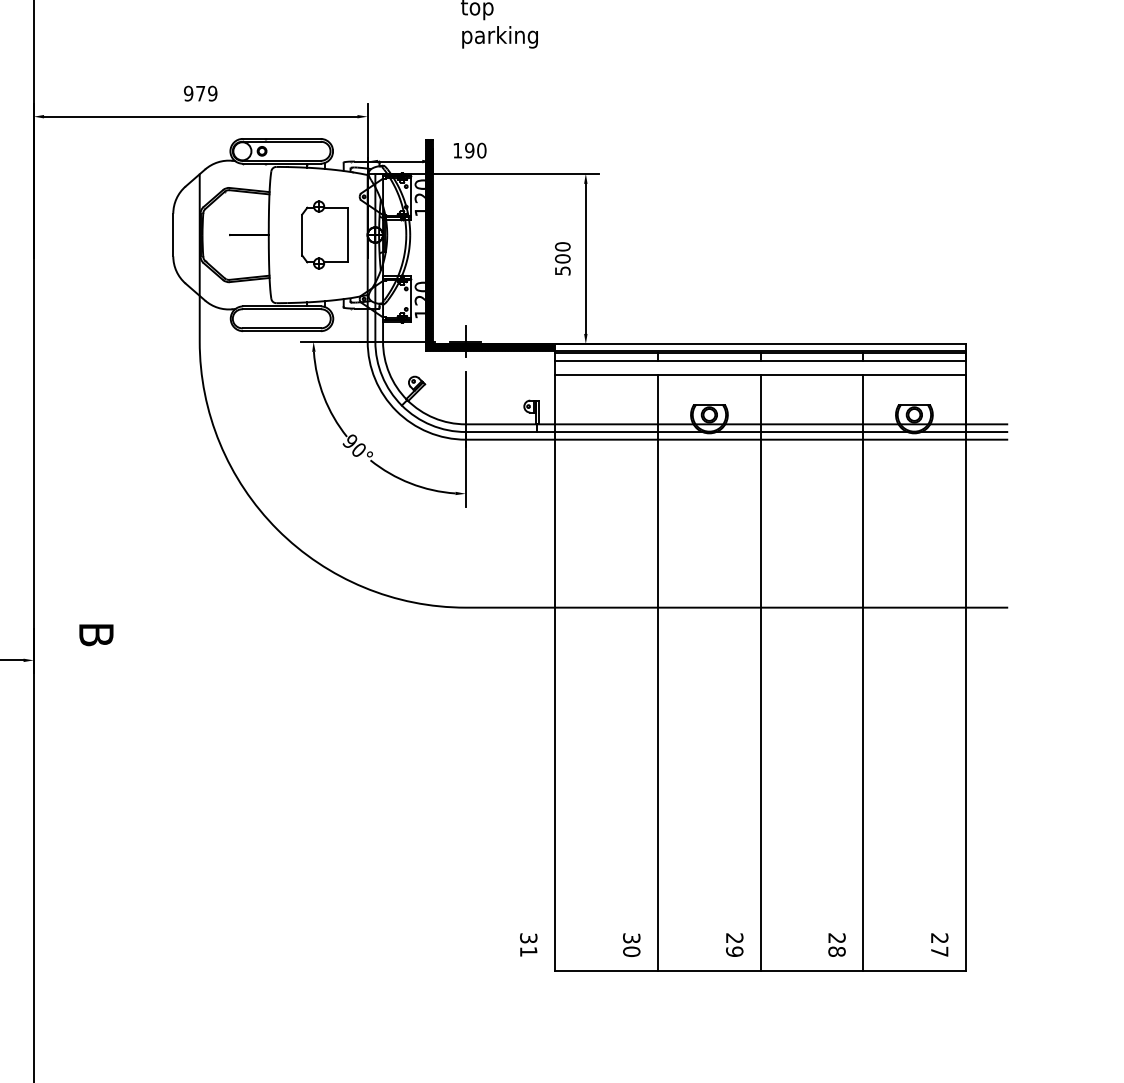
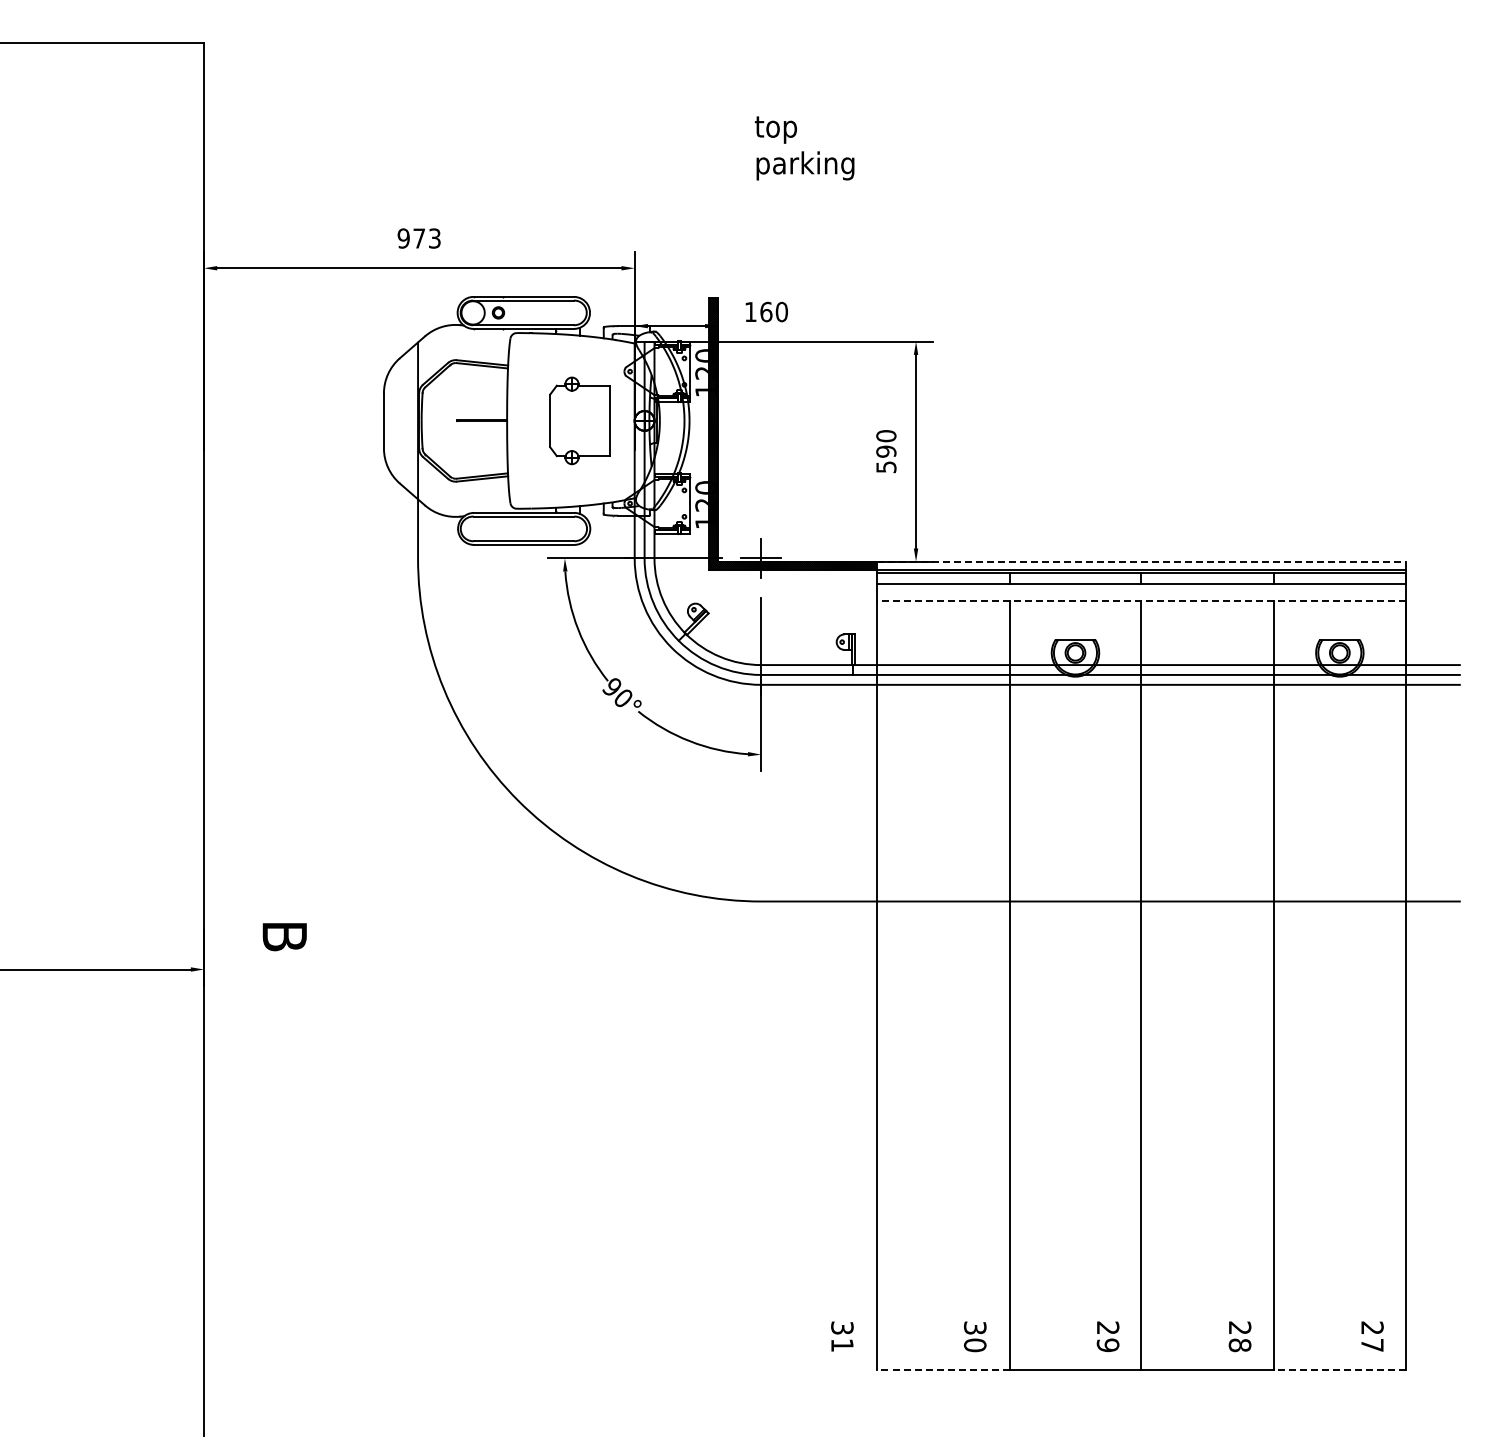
text: (212, 93) -> (434, 238), 979 -> 973
text: (469, 150) -> (766, 311), 190 -> 160
text: (562, 258) -> (886, 451), 500 -> 590
line: (760, 344) -> (1141, 561), solid -> dashed
line: (760, 375) -> (1141, 601), solid -> dashed
line: (606, 971) -> (942, 1370), solid -> dashed
line: (914, 971) -> (1339, 1370), solid -> dashed

